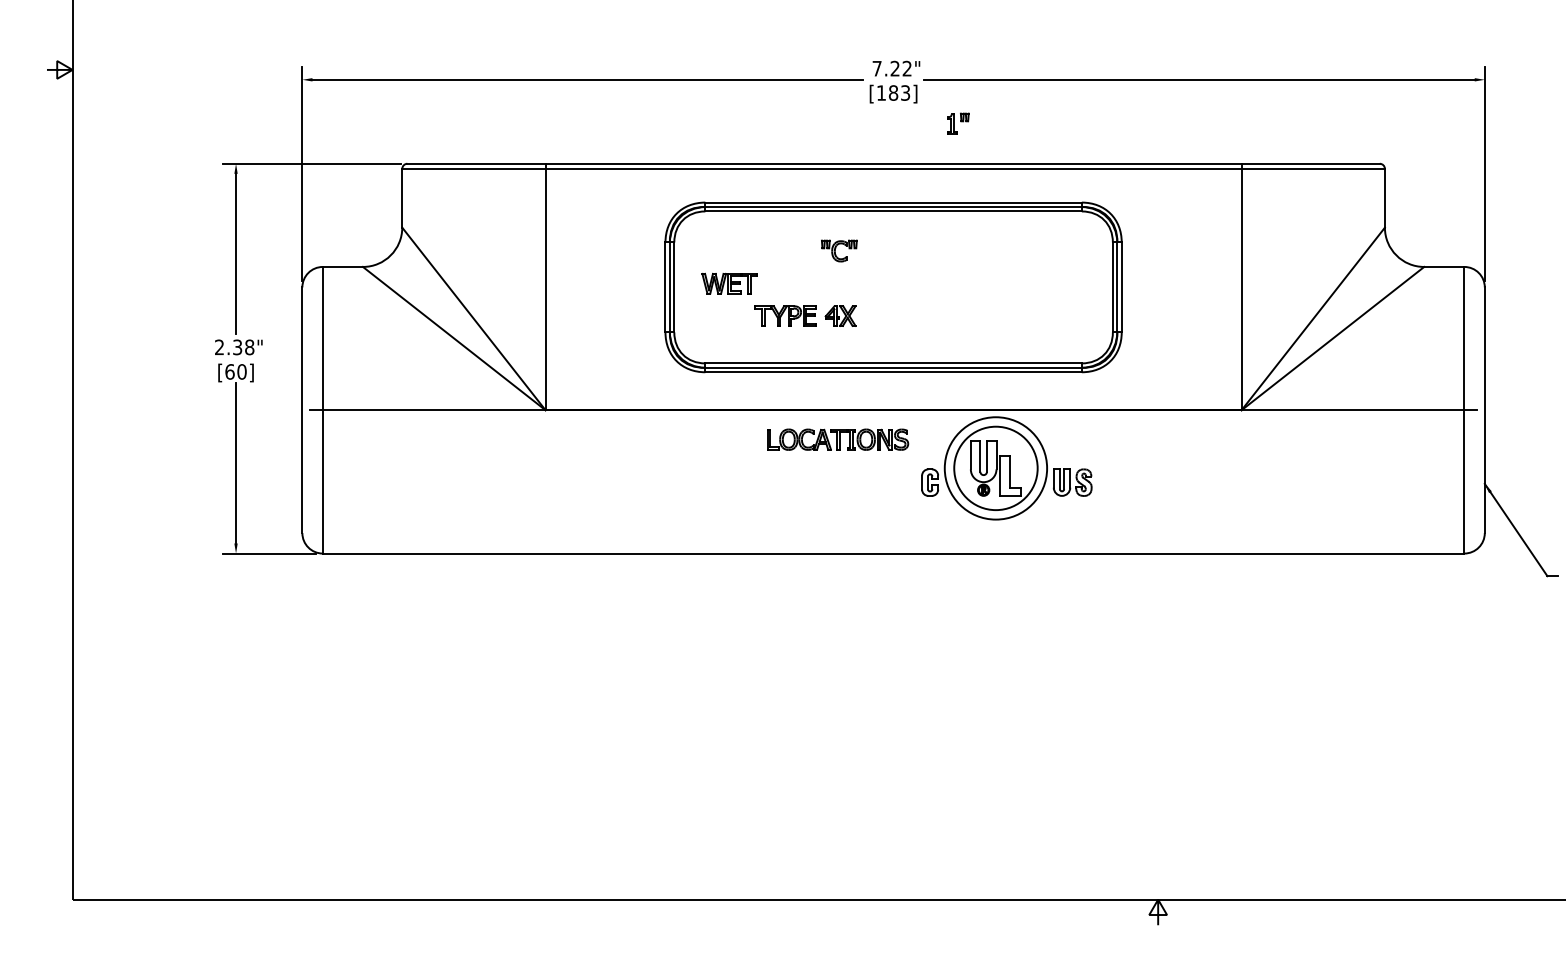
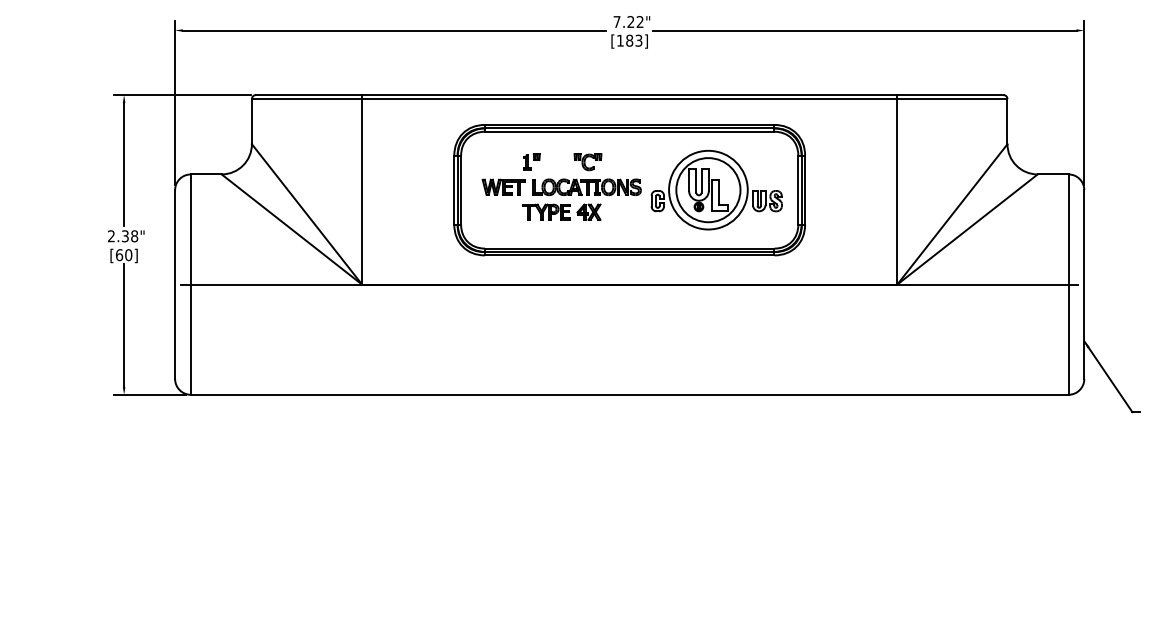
part: (958, 123) -> (531, 161), moved
part: (838, 439) -> (587, 187), moved
part: (1006, 468) -> (716, 190), moved

